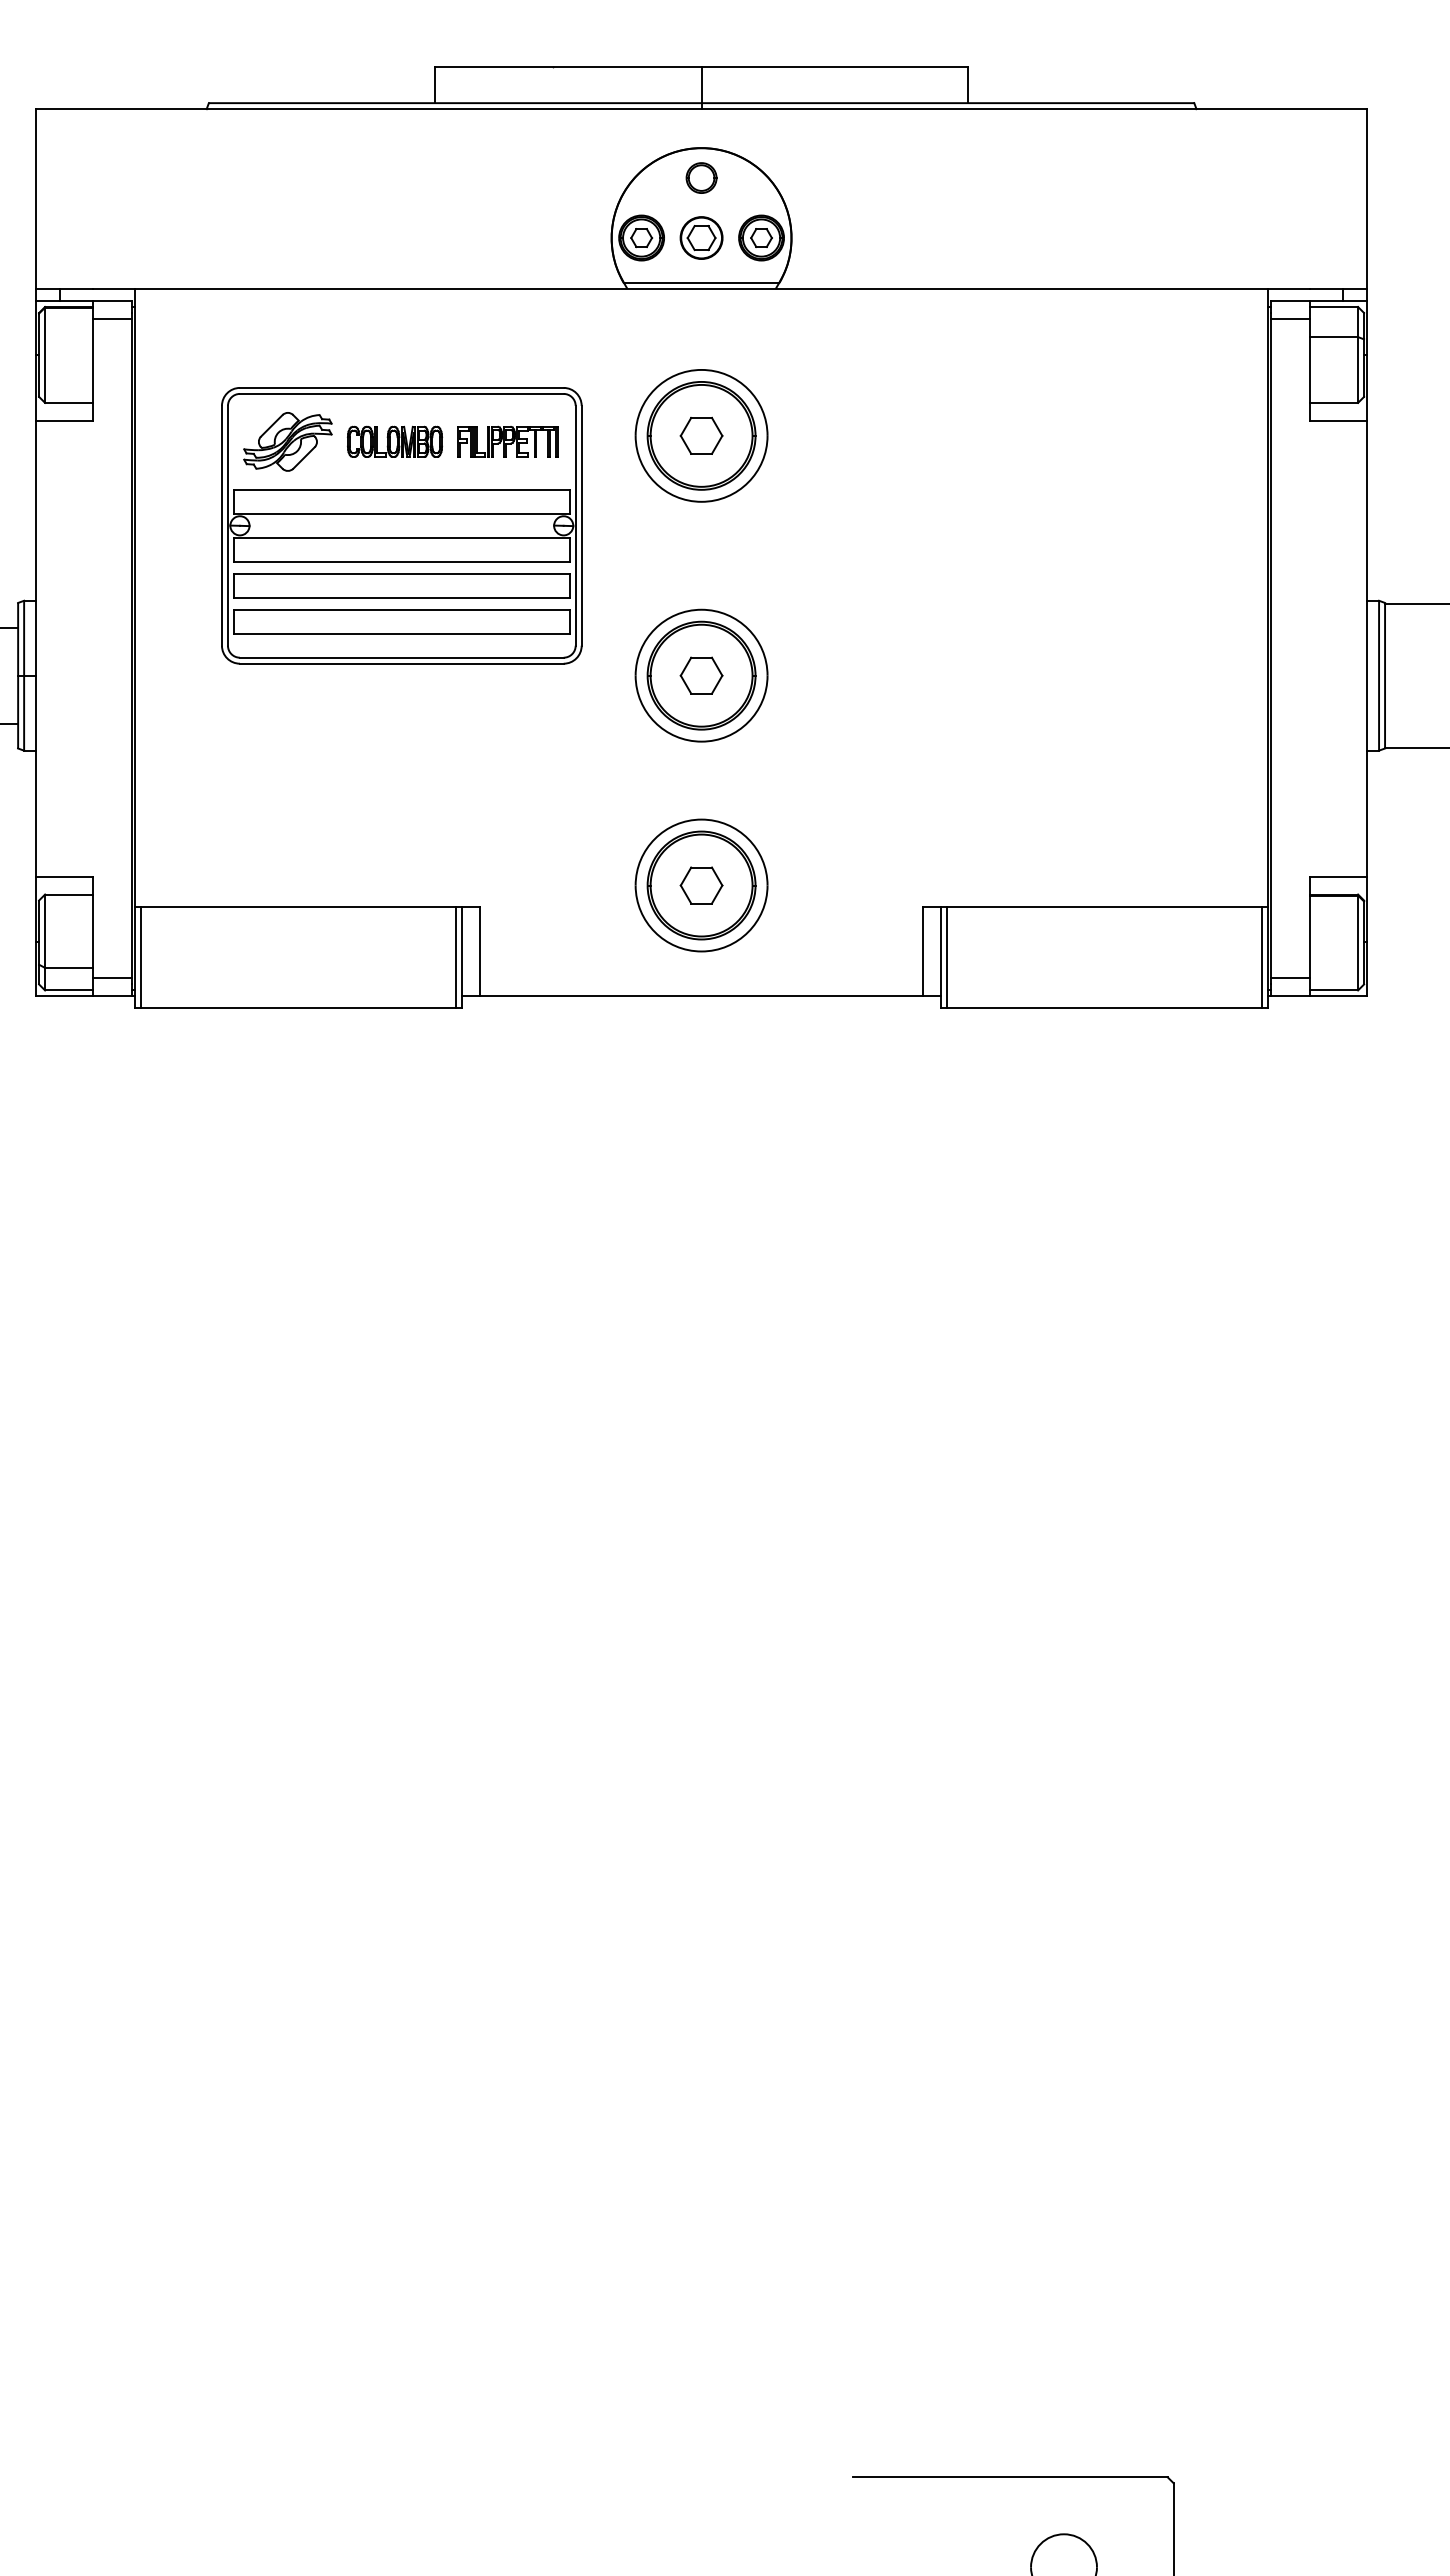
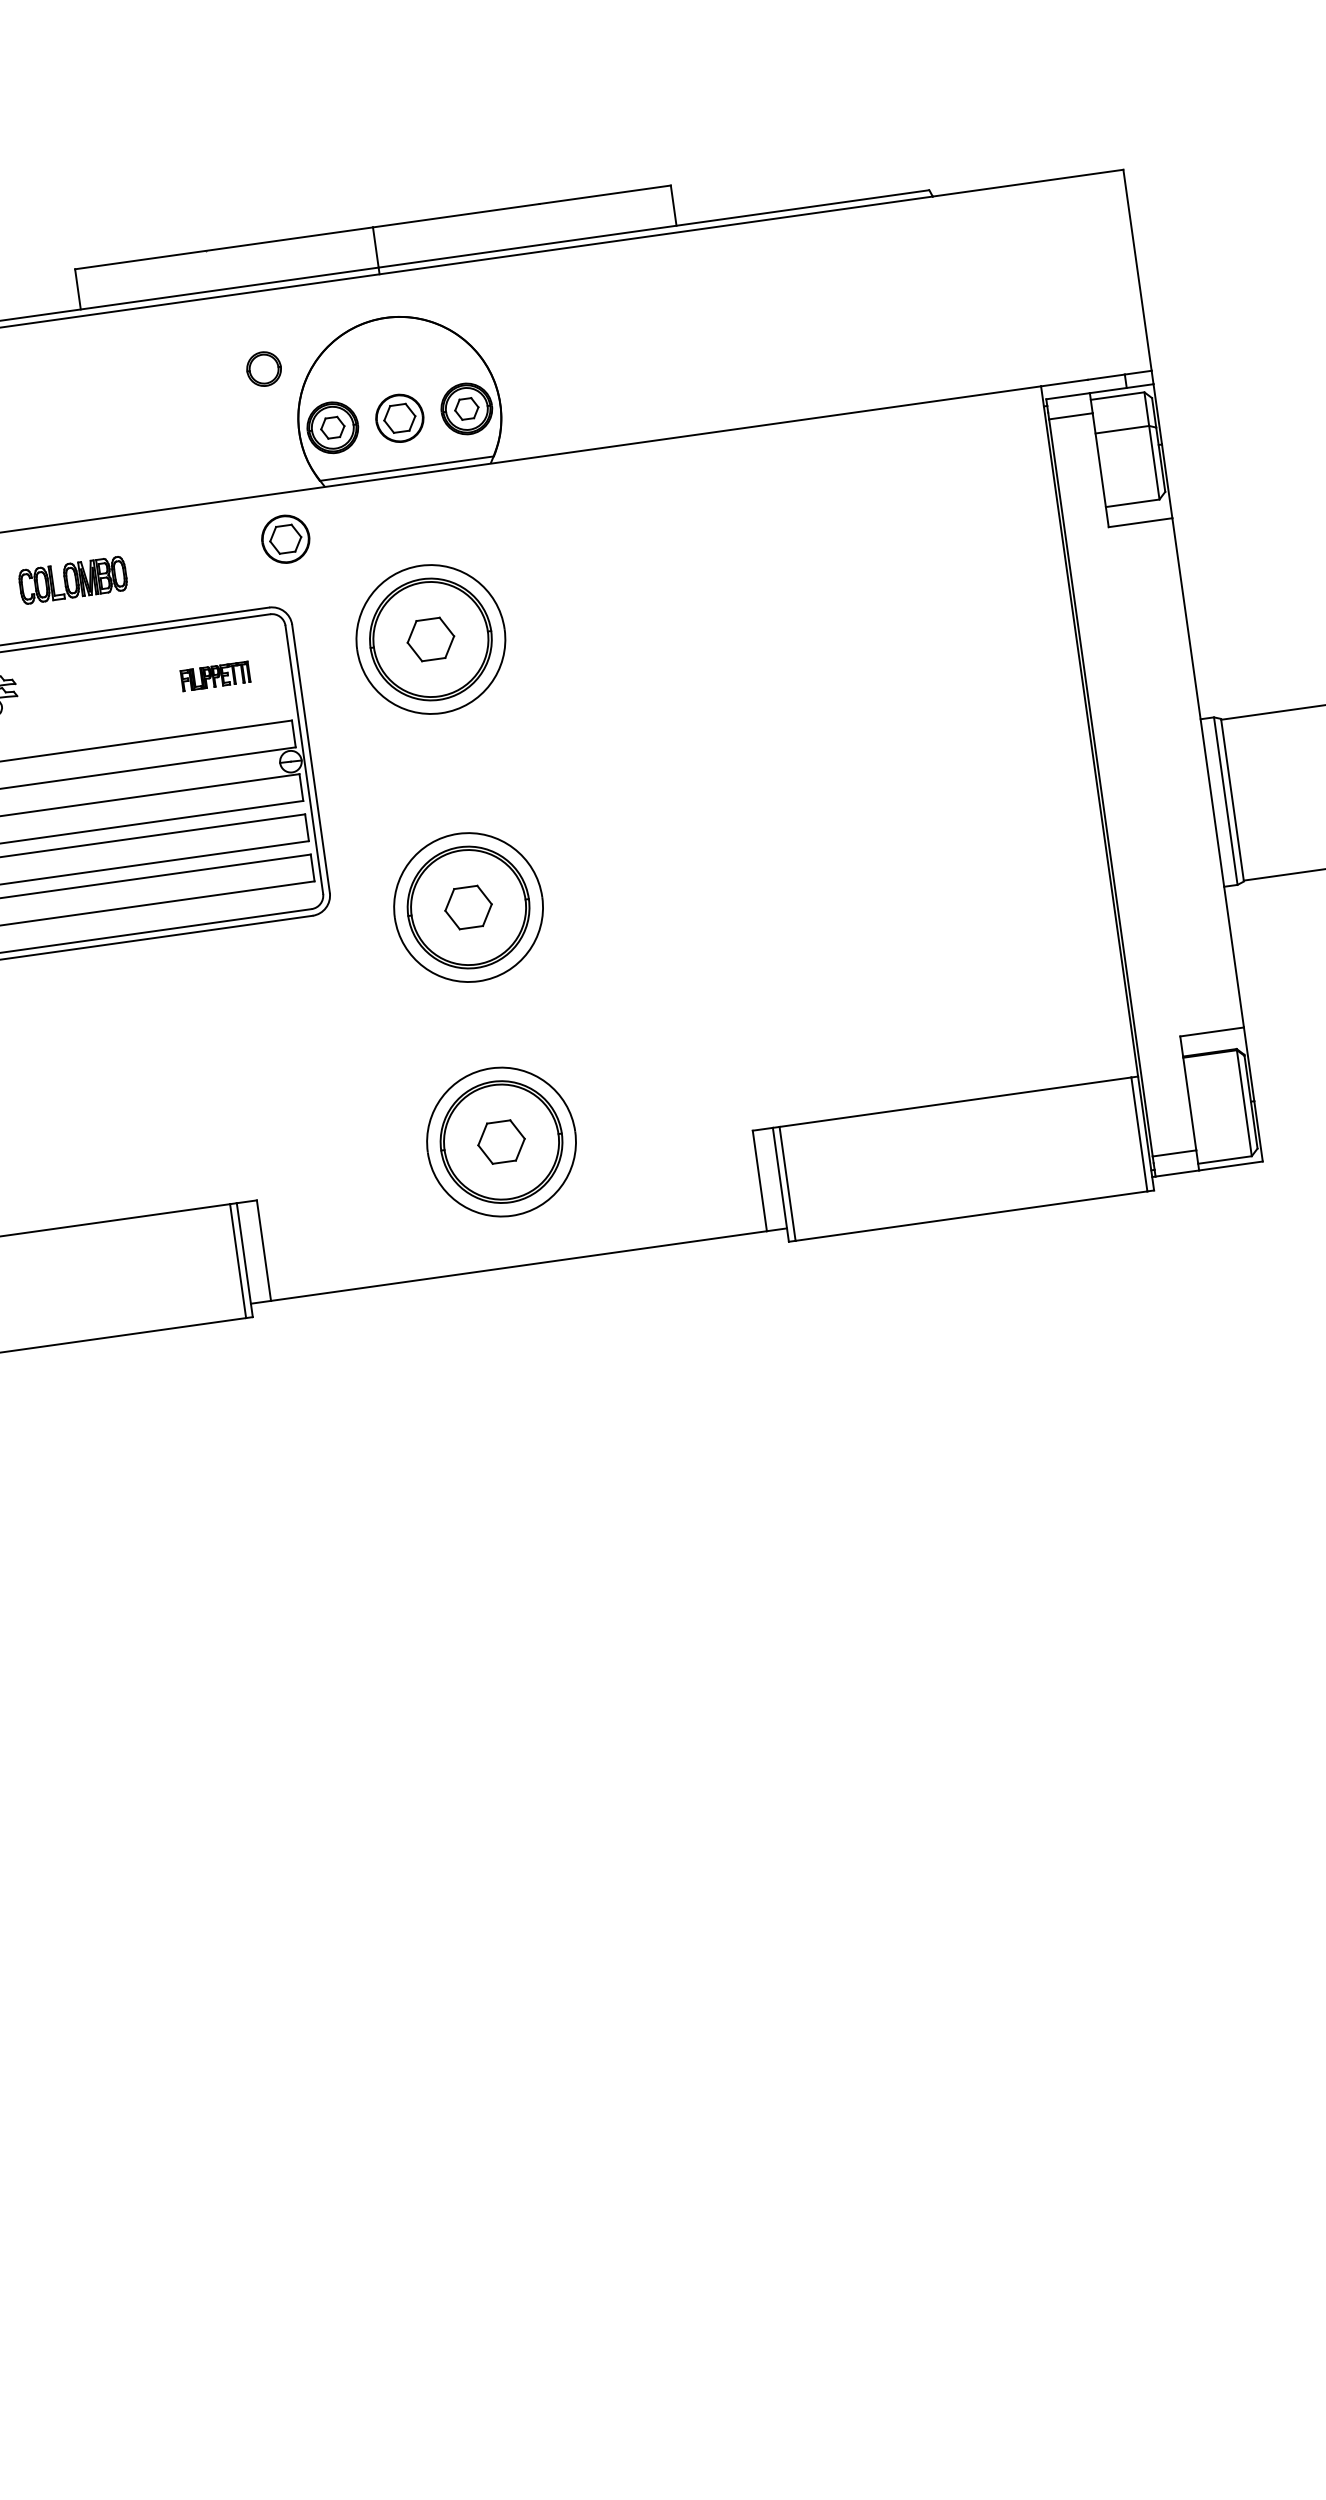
part: (701, 177) -> (263, 368), moved
part: (586, 329) -> (285, 538), added
part: (395, 441) -> (73, 579), moved
part: (507, 441) -> (214, 676), size x0.6

